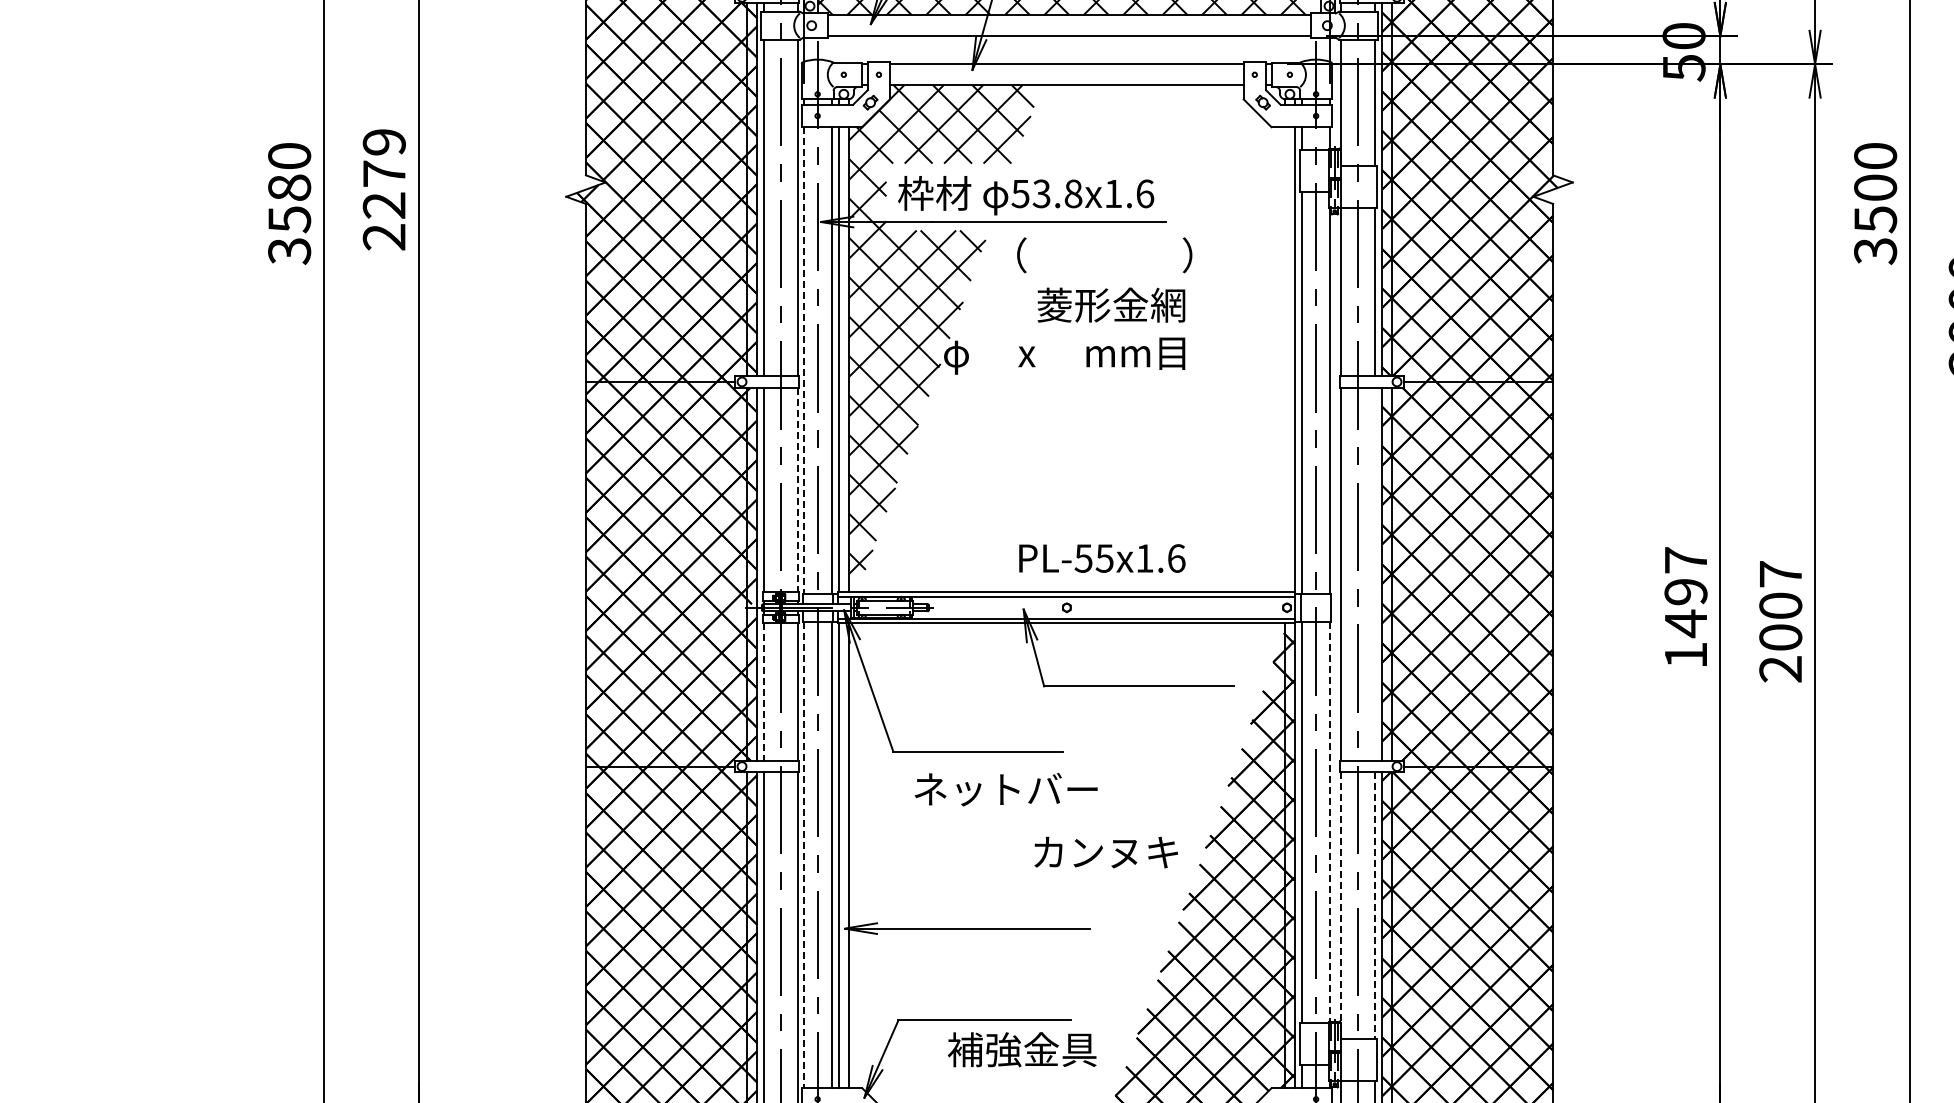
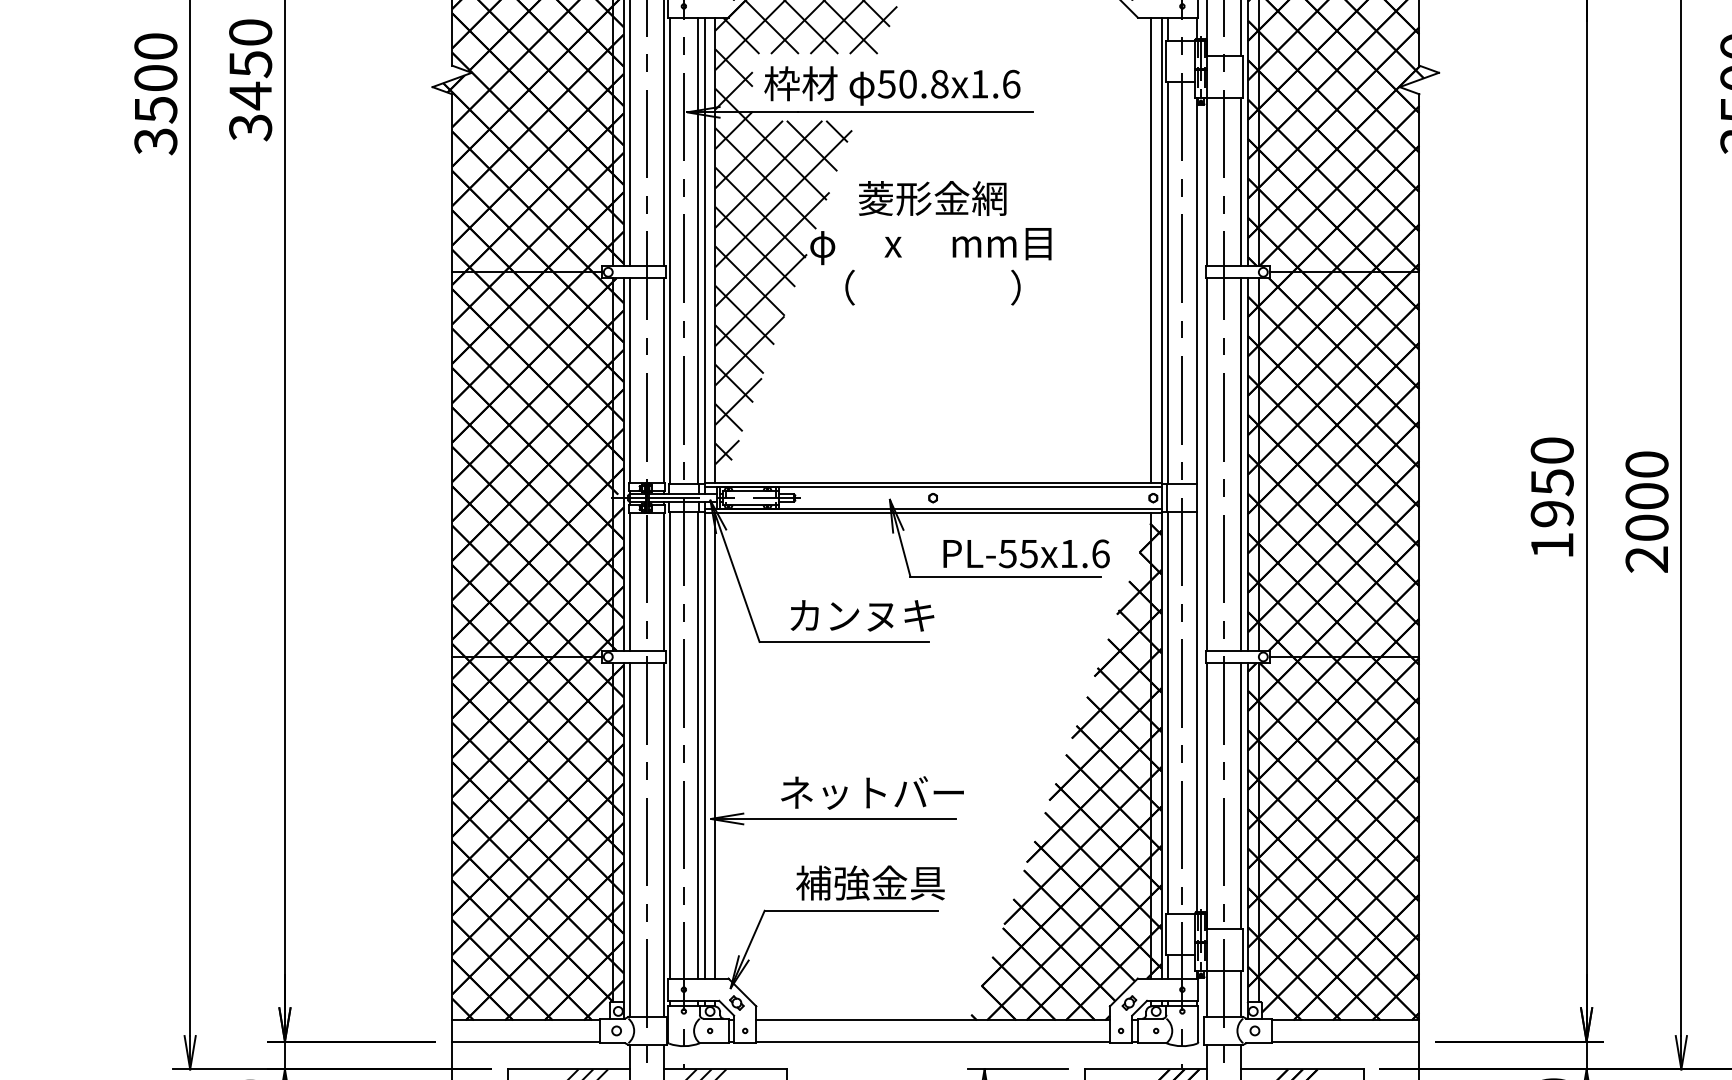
text: (289, 187) -> (155, 77), 3580 -> 3500
text: (383, 190) -> (249, 80), 2279 -> 3450
text: (1041, 193) -> (907, 83), 53.8x1.6 -> 50.8x1.6
text: (1104, 255) -> (932, 287), moved
text: (1111, 304) -> (932, 197), moved
line: (1284, 359) -> (1150, 249), added
line: (803, 361) -> (669, 251), dashed -> solid
line: (797, 490) -> (663, 380), dashed -> solid
text: (1102, 558) -> (1026, 553), moved
line: (1374, 573) -> (1240, 463), added
text: (1780, 574) -> (1646, 464), 2007 -> 2000
text: (1685, 592) -> (1551, 482), 1497 -> 1950
line: (764, 691) -> (630, 581), dashed -> solid
text: (1005, 789) -> (871, 792), moved
line: (1330, 821) -> (1196, 711), dashed -> solid
text: (1106, 852) -> (862, 615), moved
line: (803, 855) -> (669, 745), dashed -> solid
line: (1341, 906) -> (1207, 796), dashed -> solid
line: (1374, 906) -> (1240, 796), dashed -> solid
text: (1021, 1049) -> (869, 882), moved

